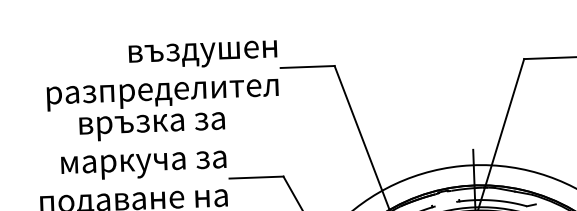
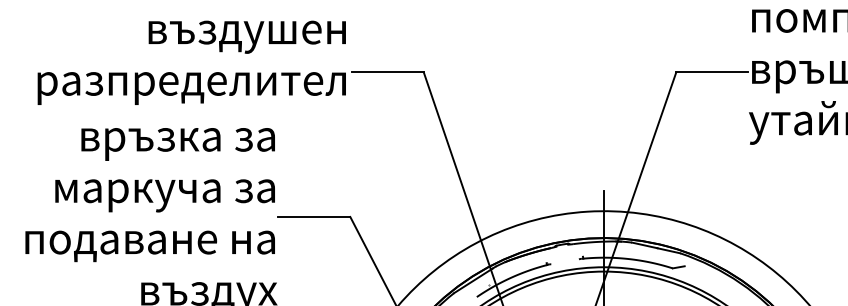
text: (161, 75) -> (191, 62), moved

